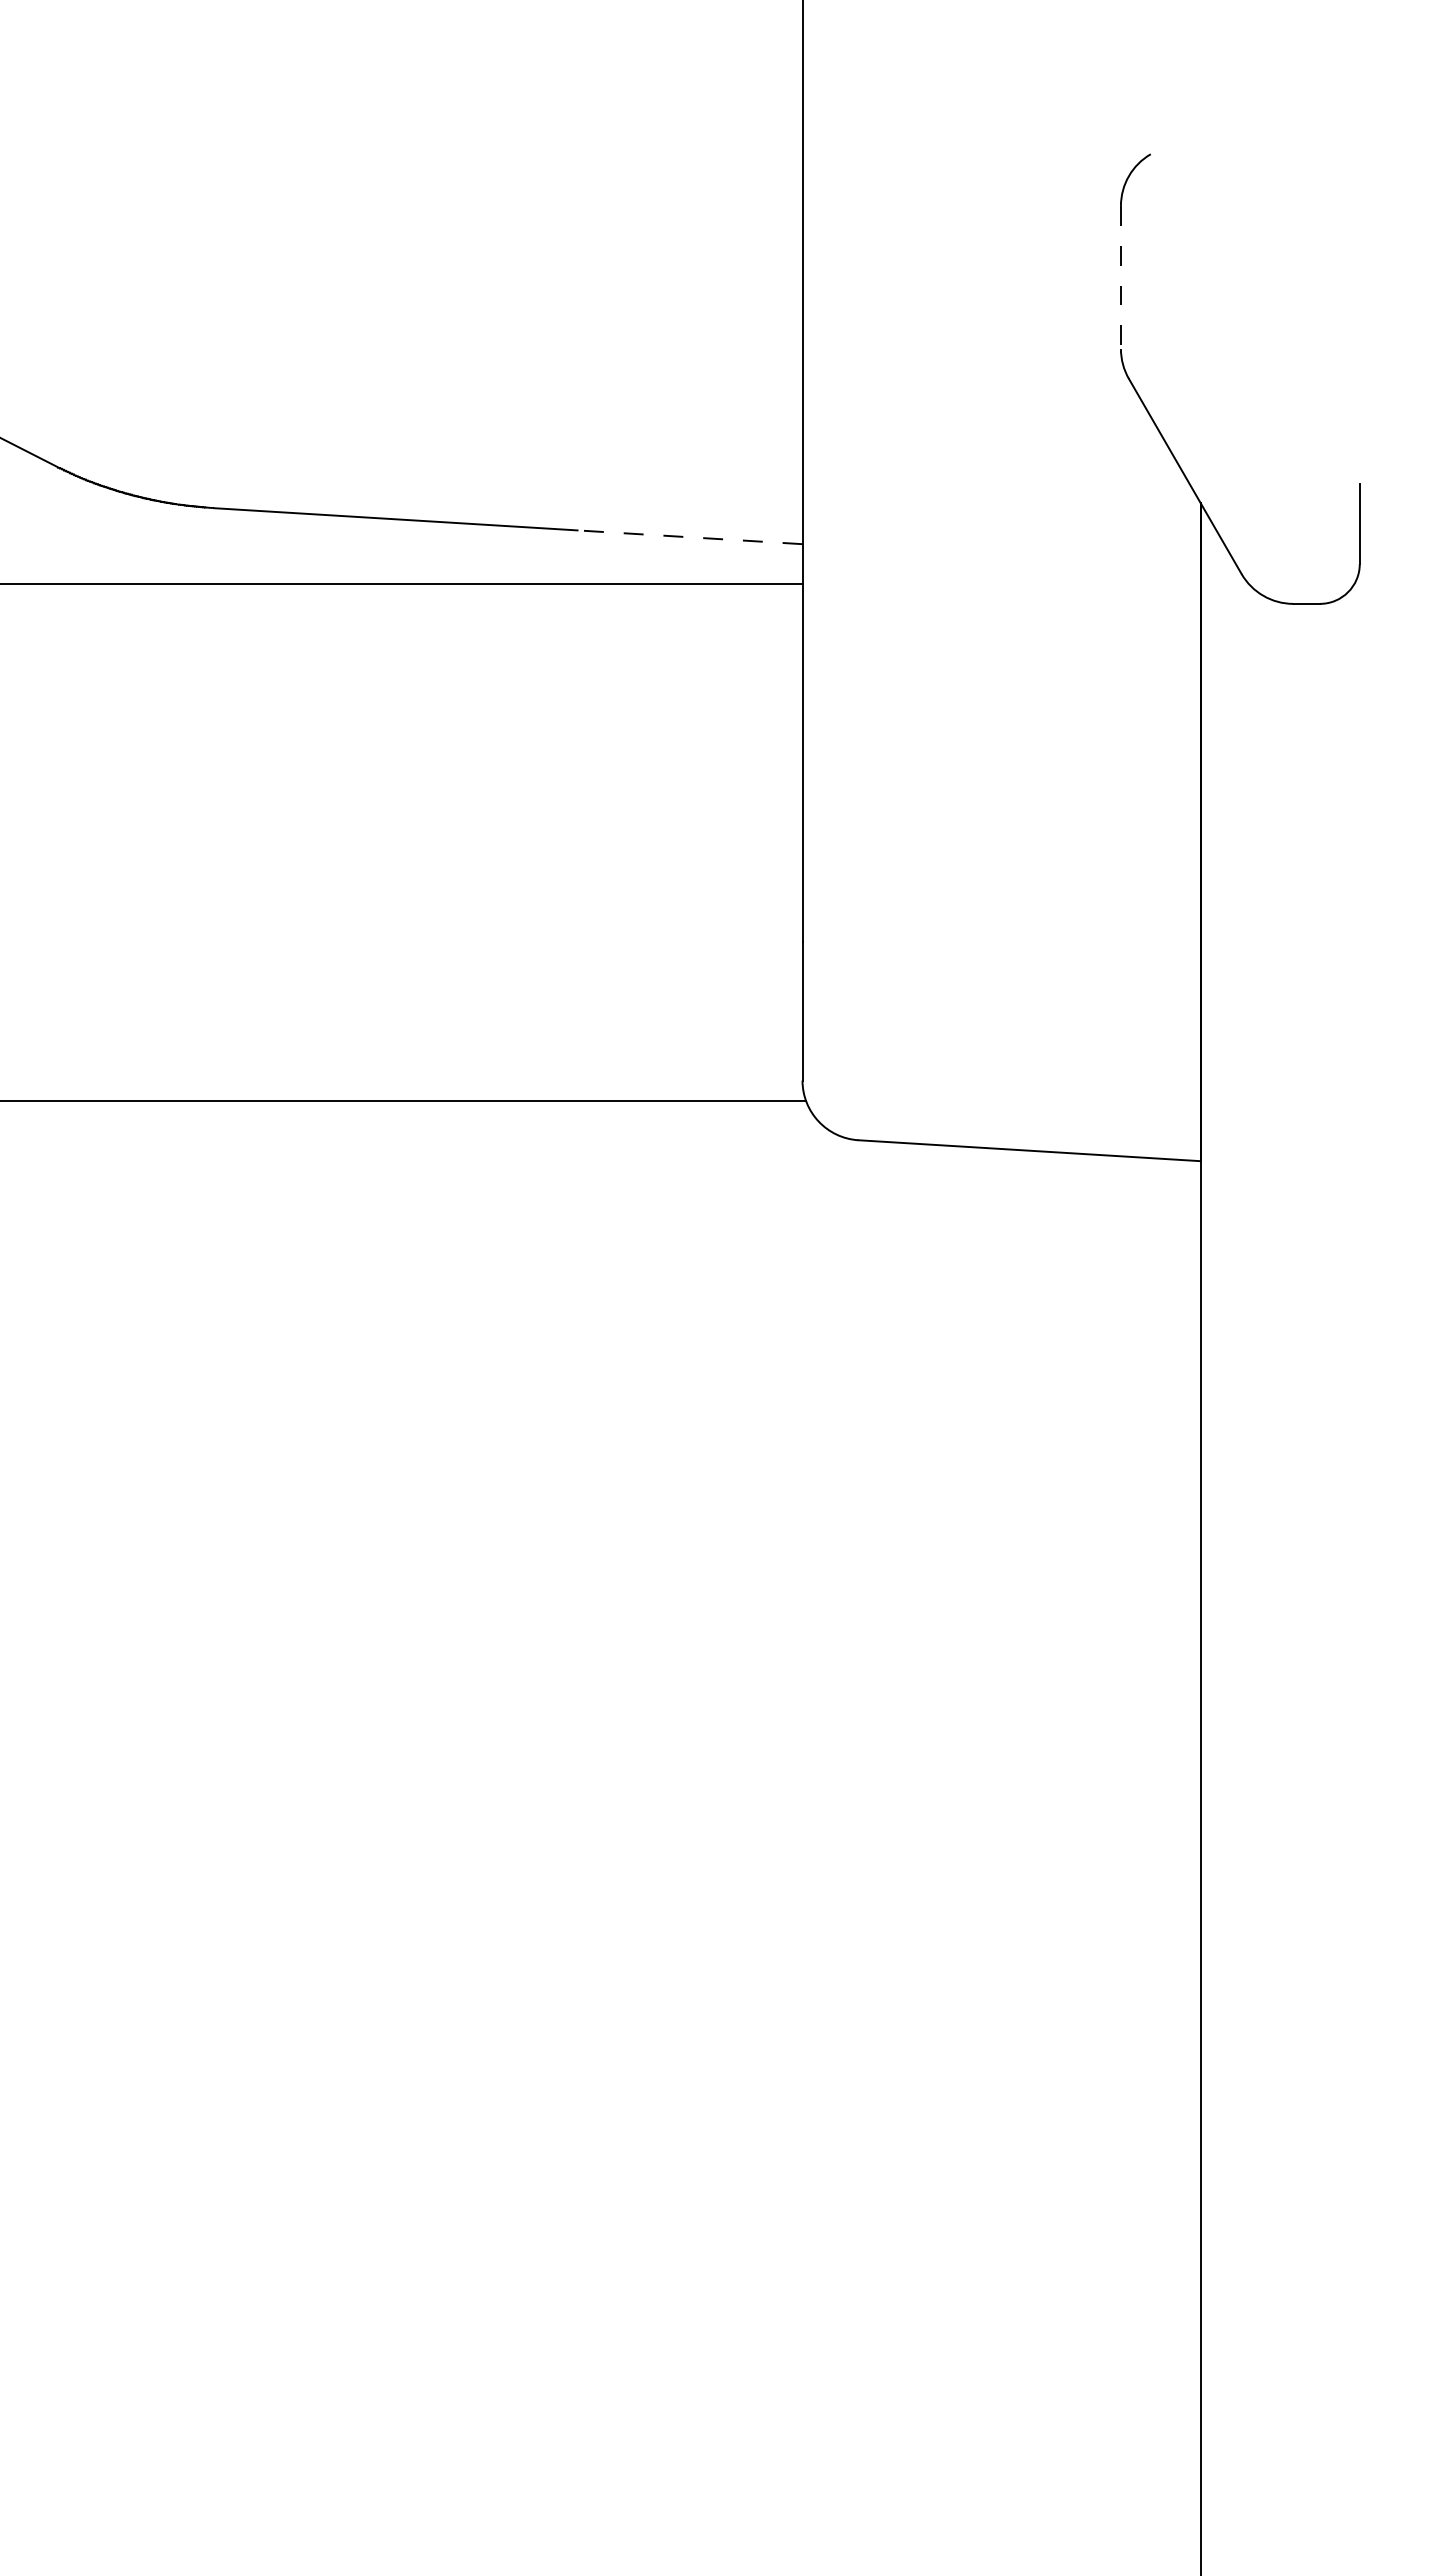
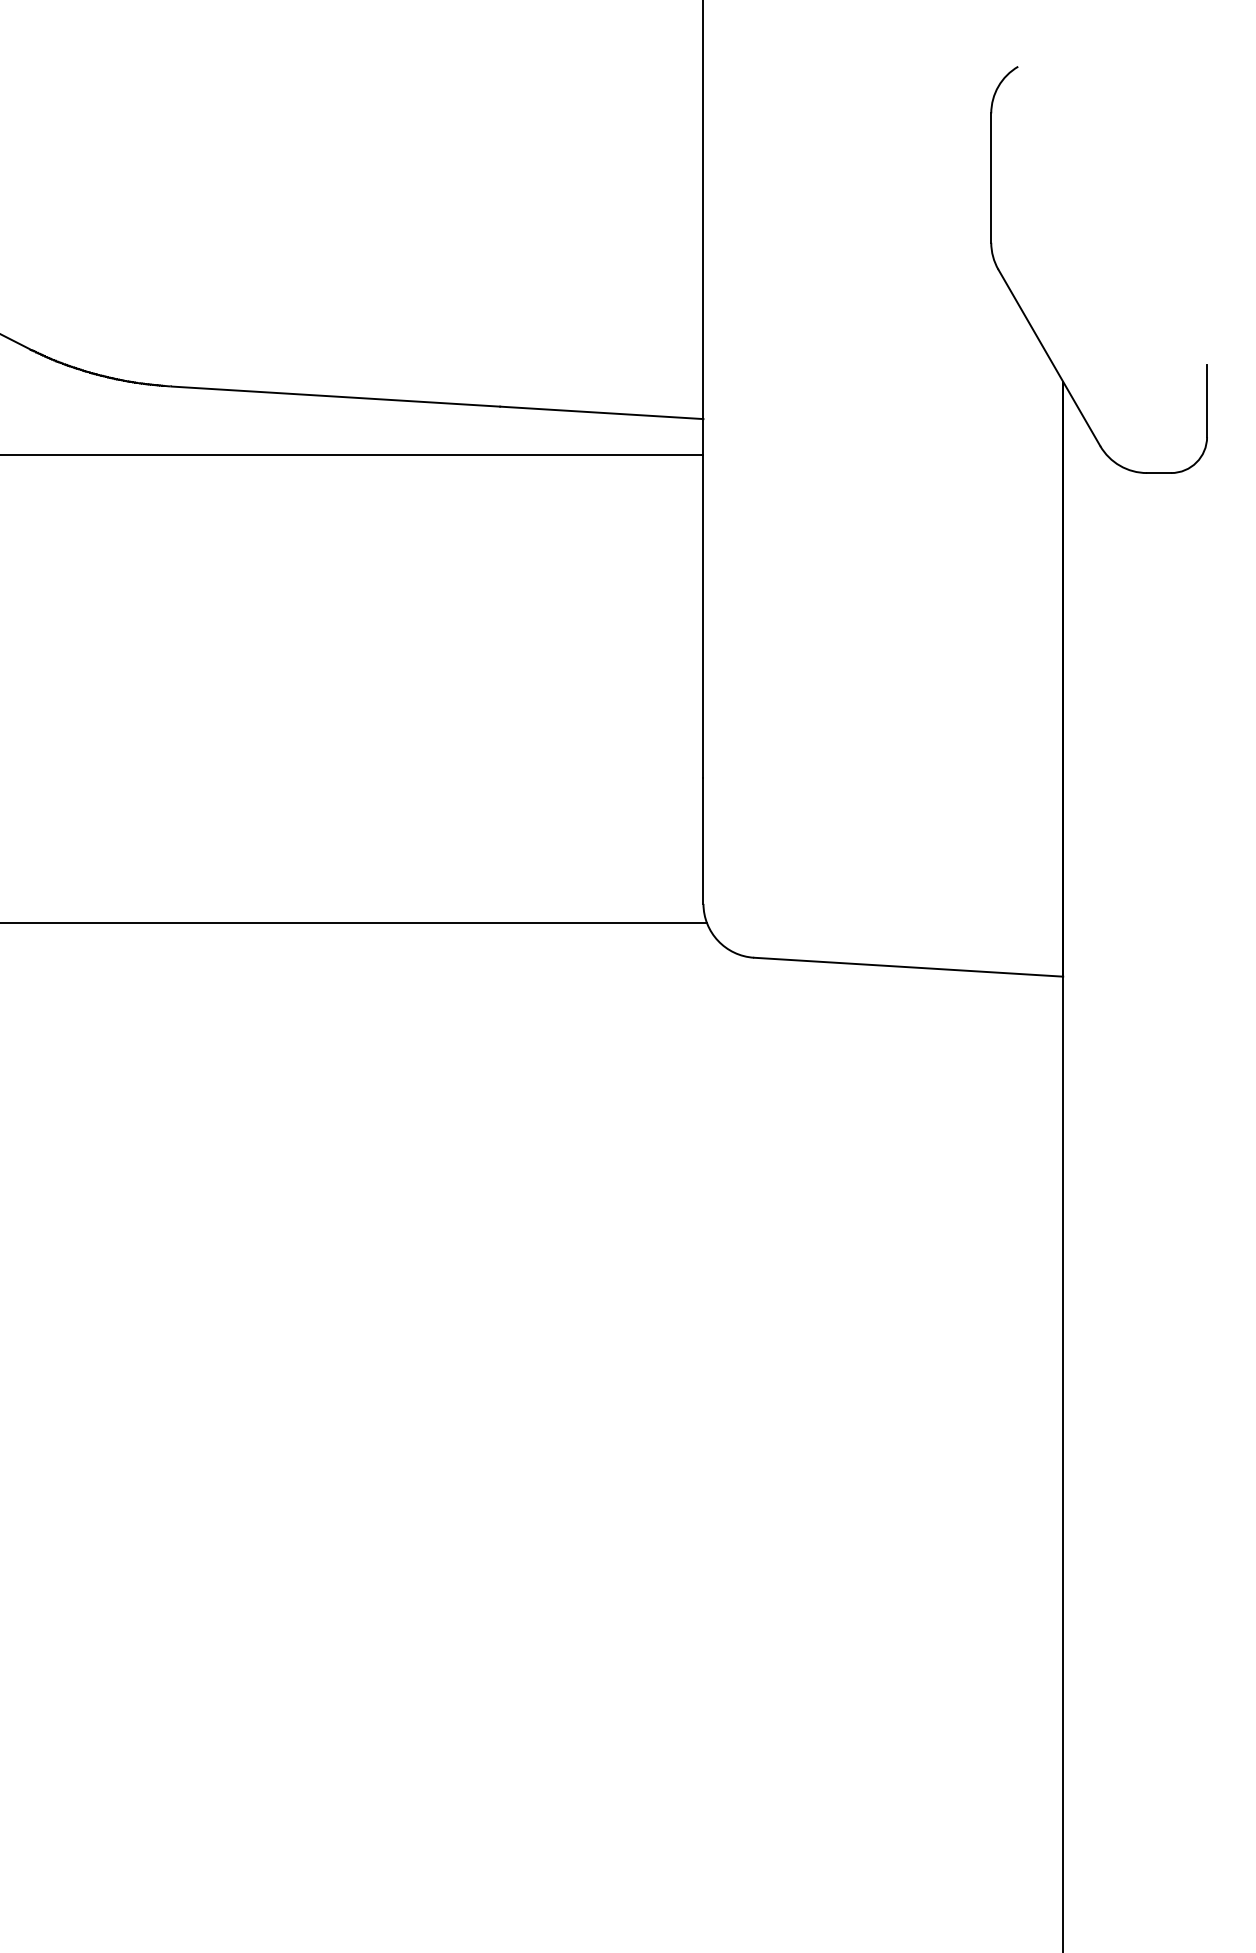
line: (1120, 277) -> (990, 178), dashed -> solid
line: (690, 537) -> (602, 413), dashed -> solid

